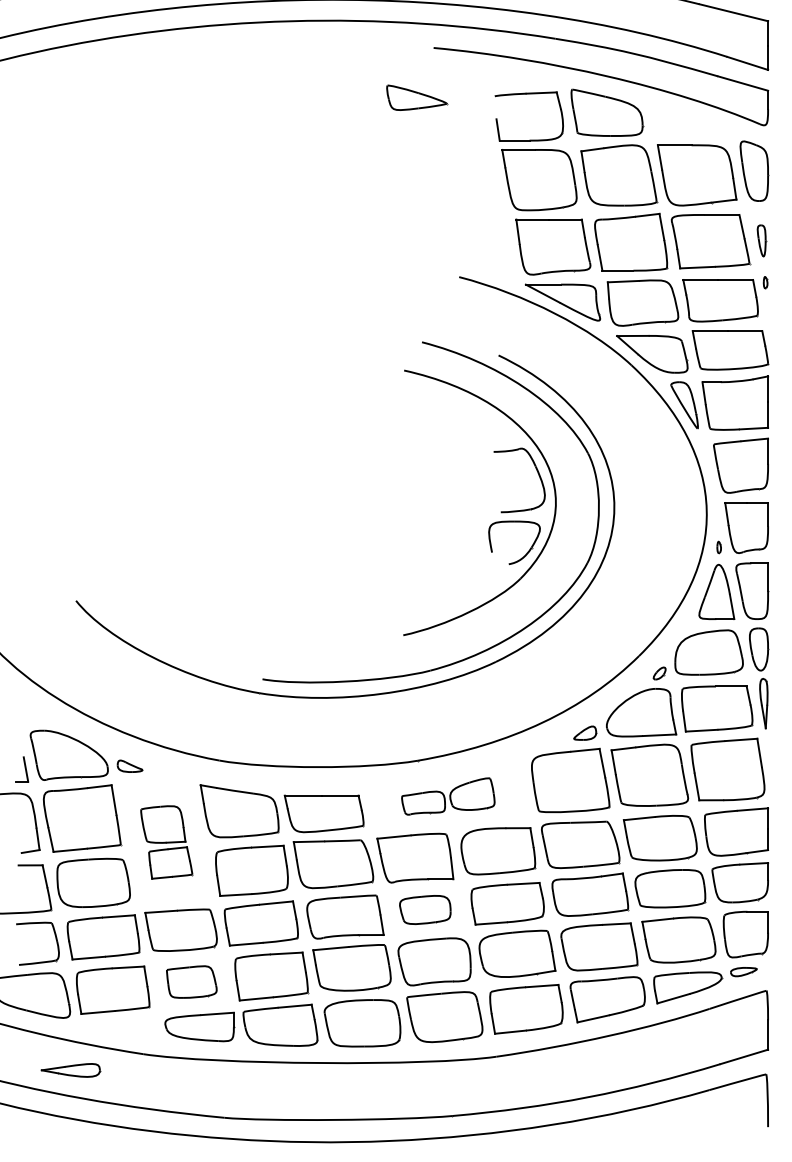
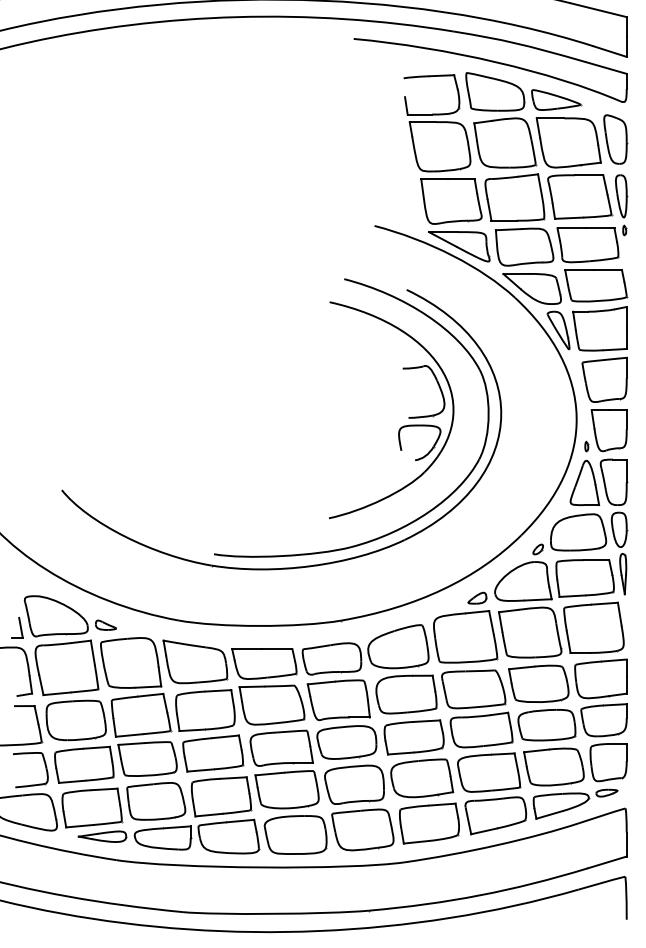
part: (417, 97) -> (556, 99), moved
part: (761, 240) -> (621, 196), size x1.67
part: (448, 796) -> (365, 649), size x1.67
part: (166, 842) -> (135, 687), size x1.67
part: (425, 909) -> (347, 742), size x1.43
part: (191, 981) -> (156, 800), size x1.43
part: (70, 1070) -> (102, 836), moved

